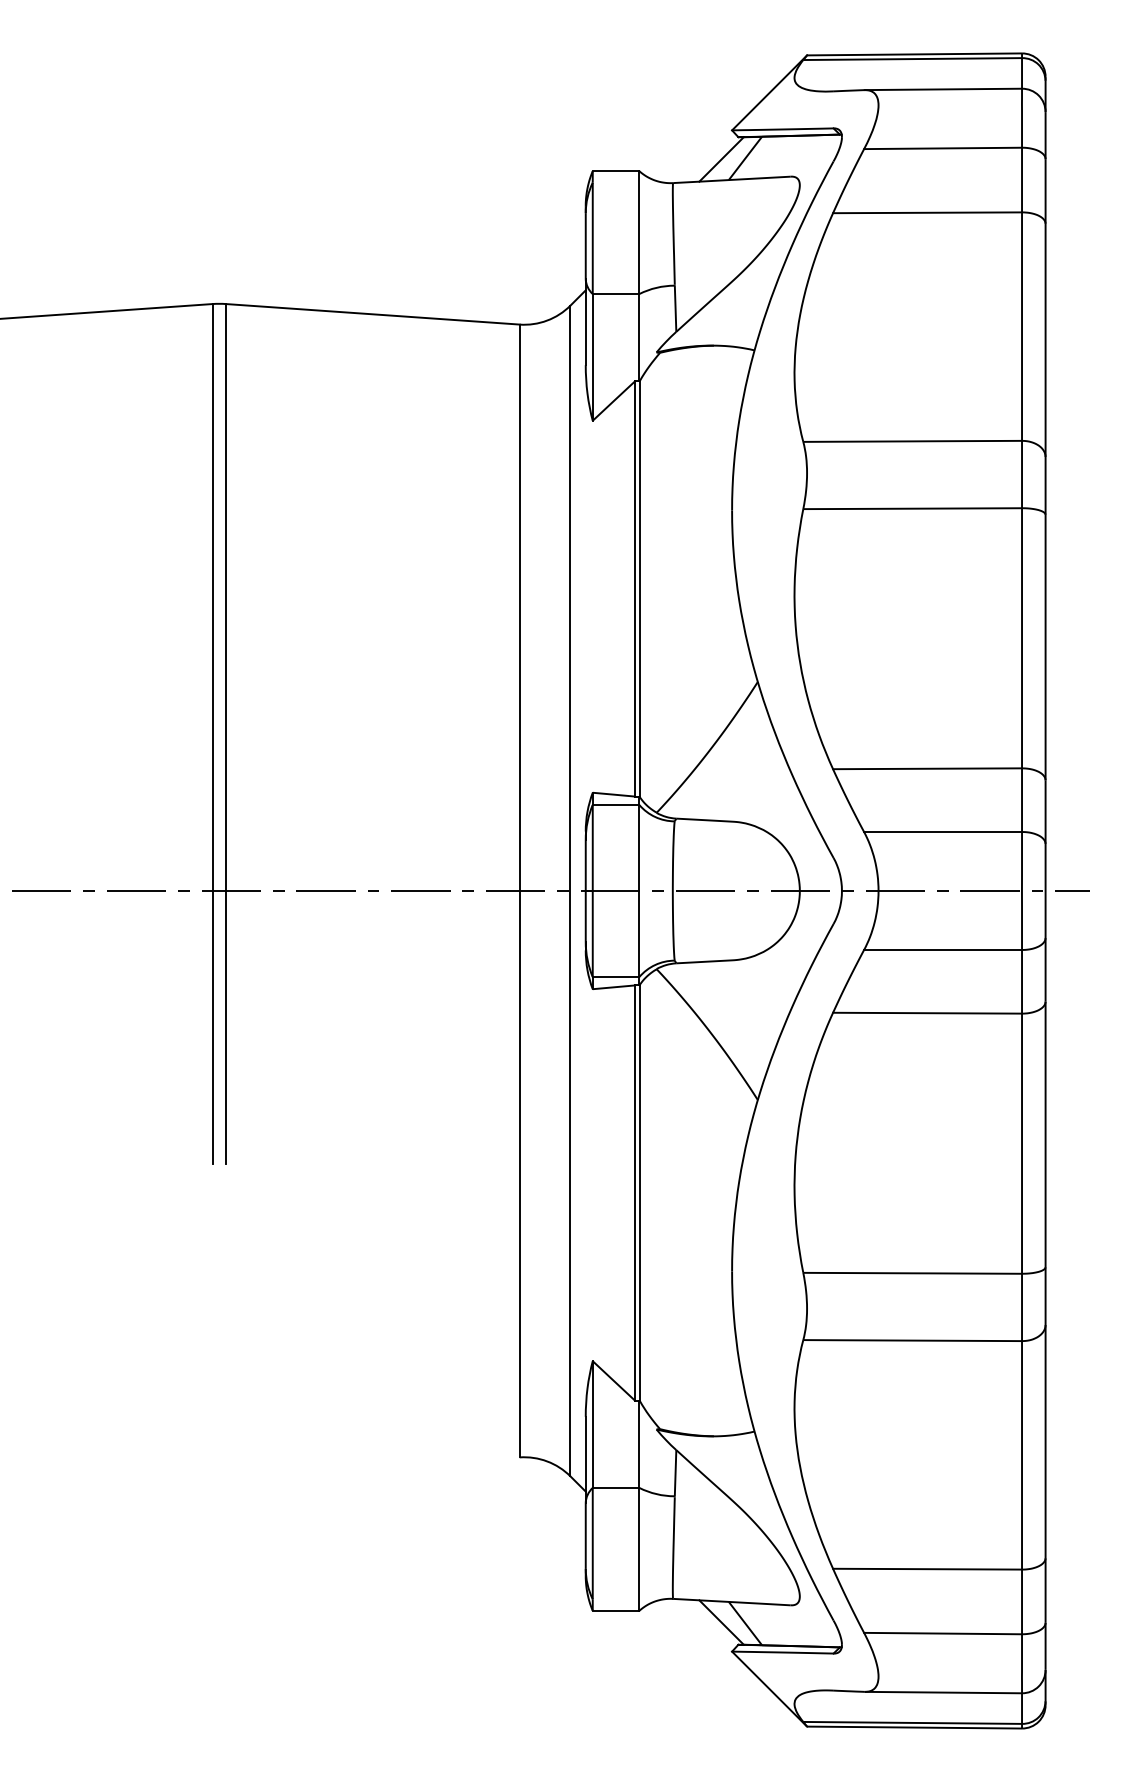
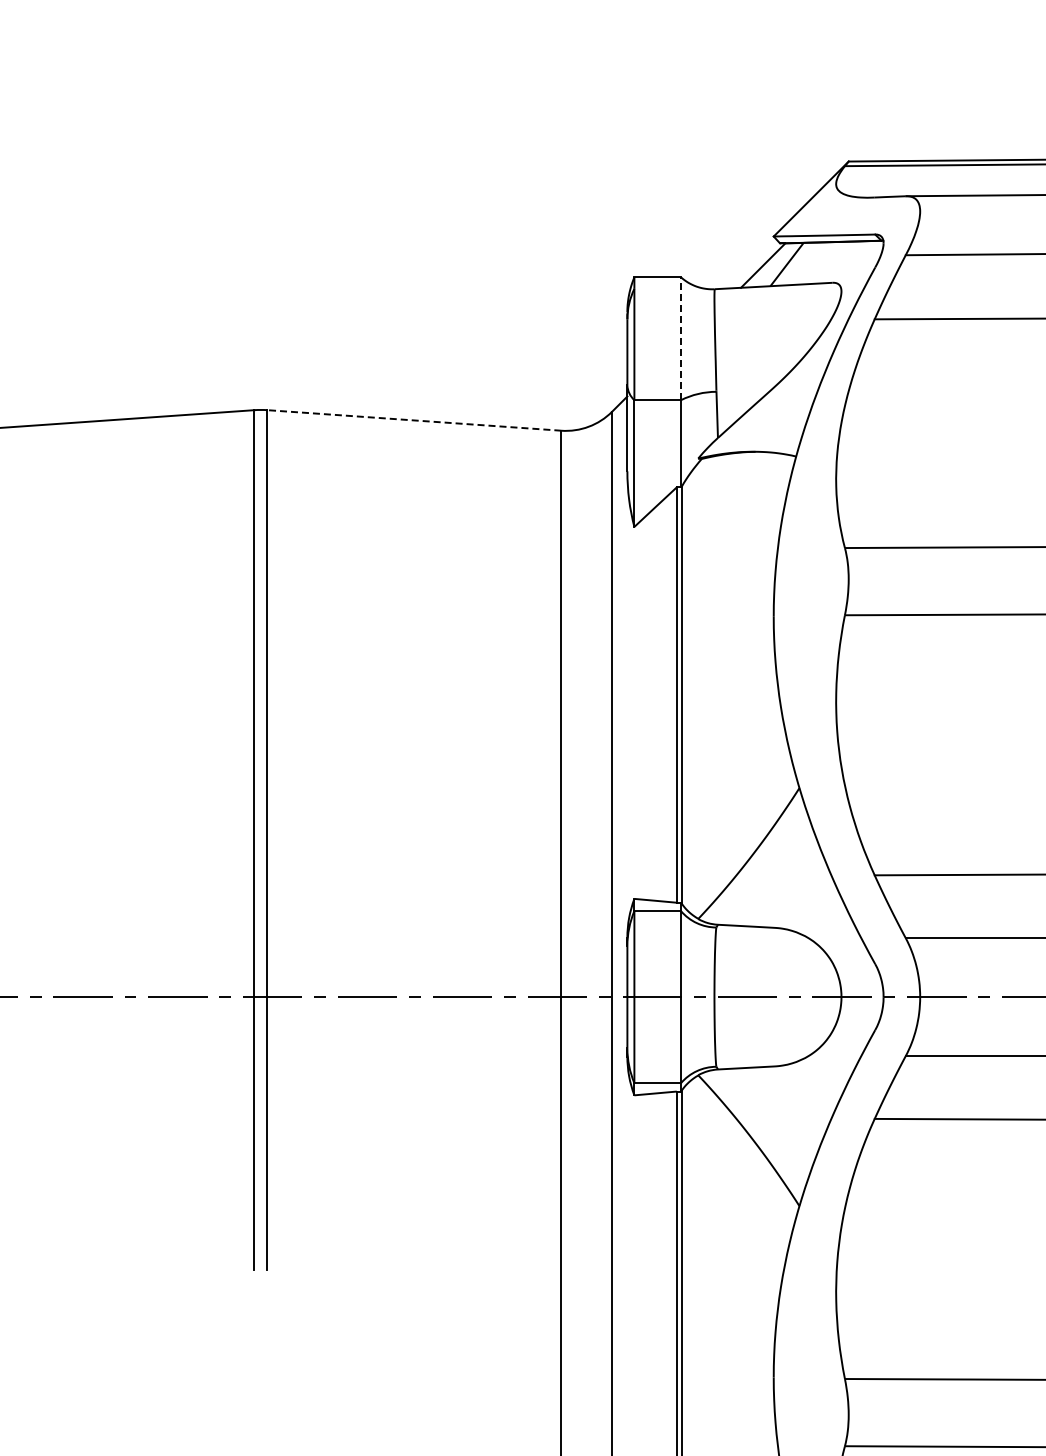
line: (639, 232) -> (681, 338), solid -> dashed
line: (372, 314) -> (414, 420), solid -> dashed

